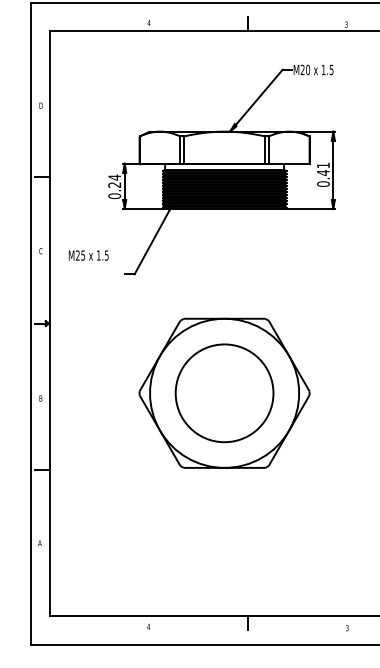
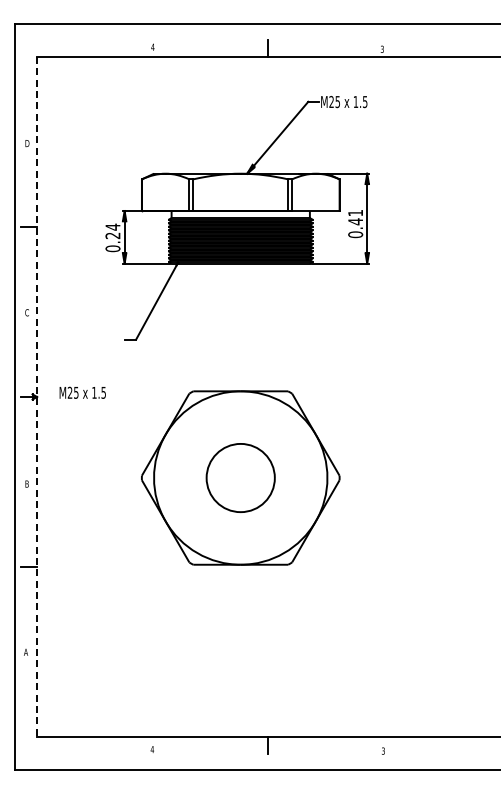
text: (307, 69) -> (337, 101), M20 -> M25
text: (88, 255) -> (82, 392), moved
line: (49, 324) -> (37, 397), solid -> dashed
circle: (224, 392) -> (240, 477), size x0.6

